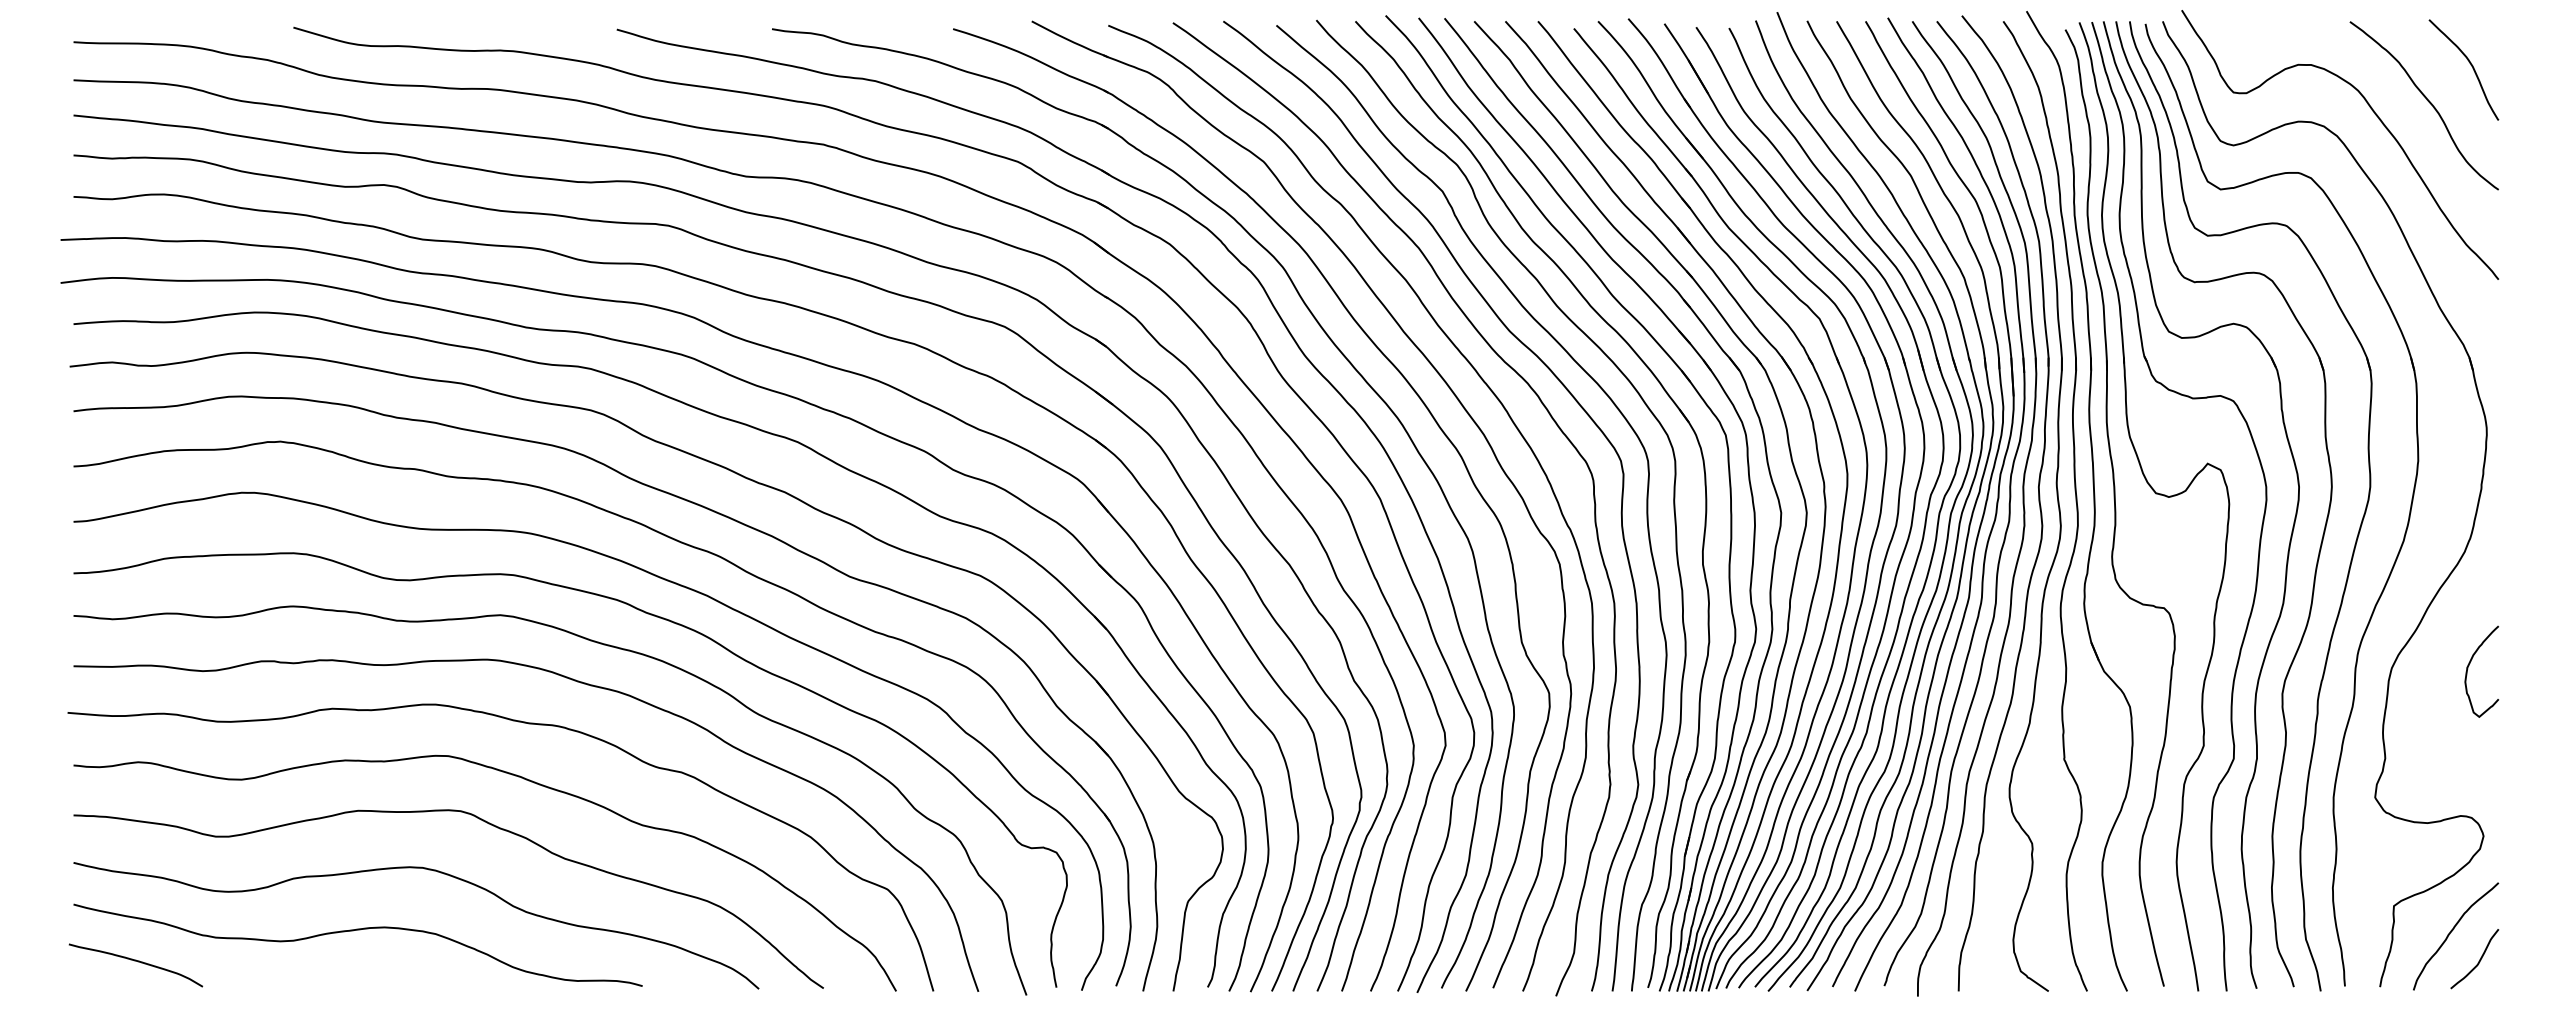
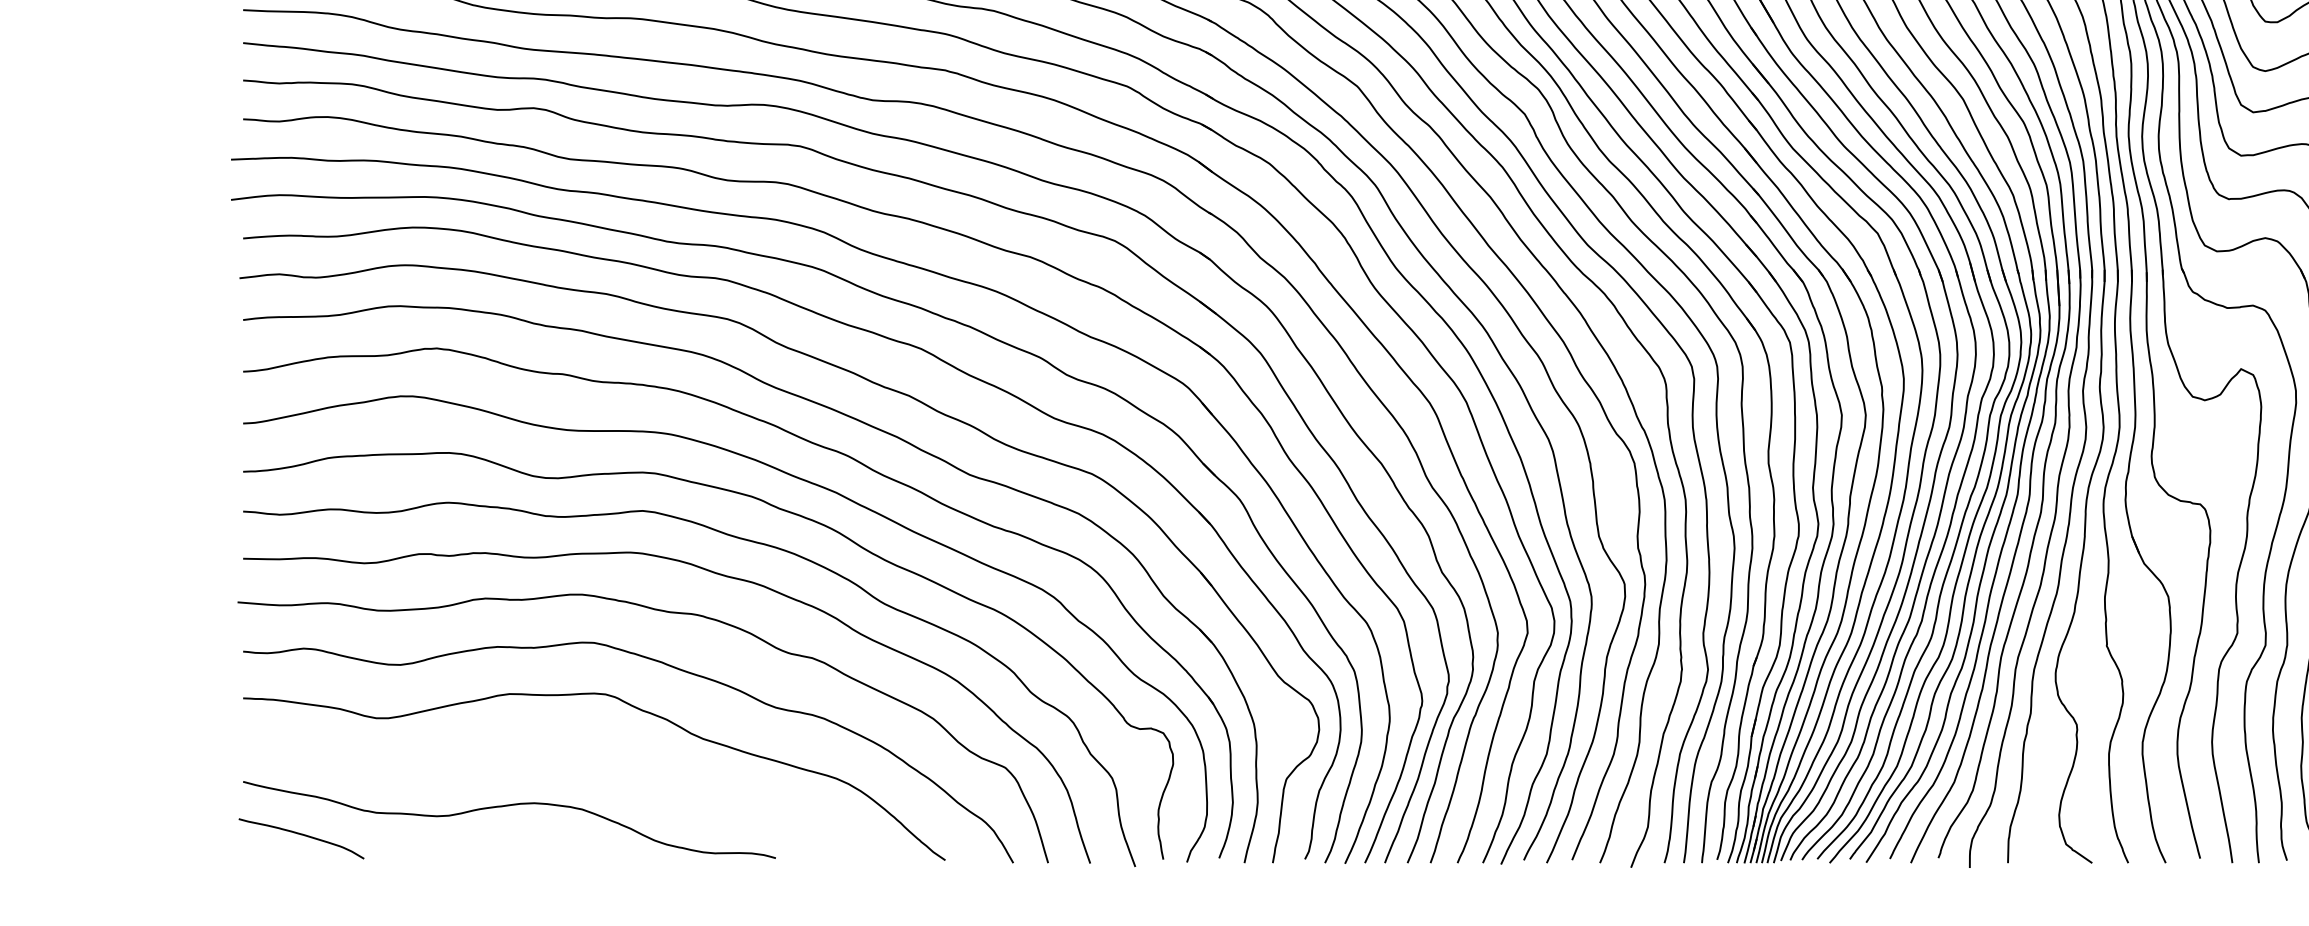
curve: (428, 870) -> (575, 749), removed

